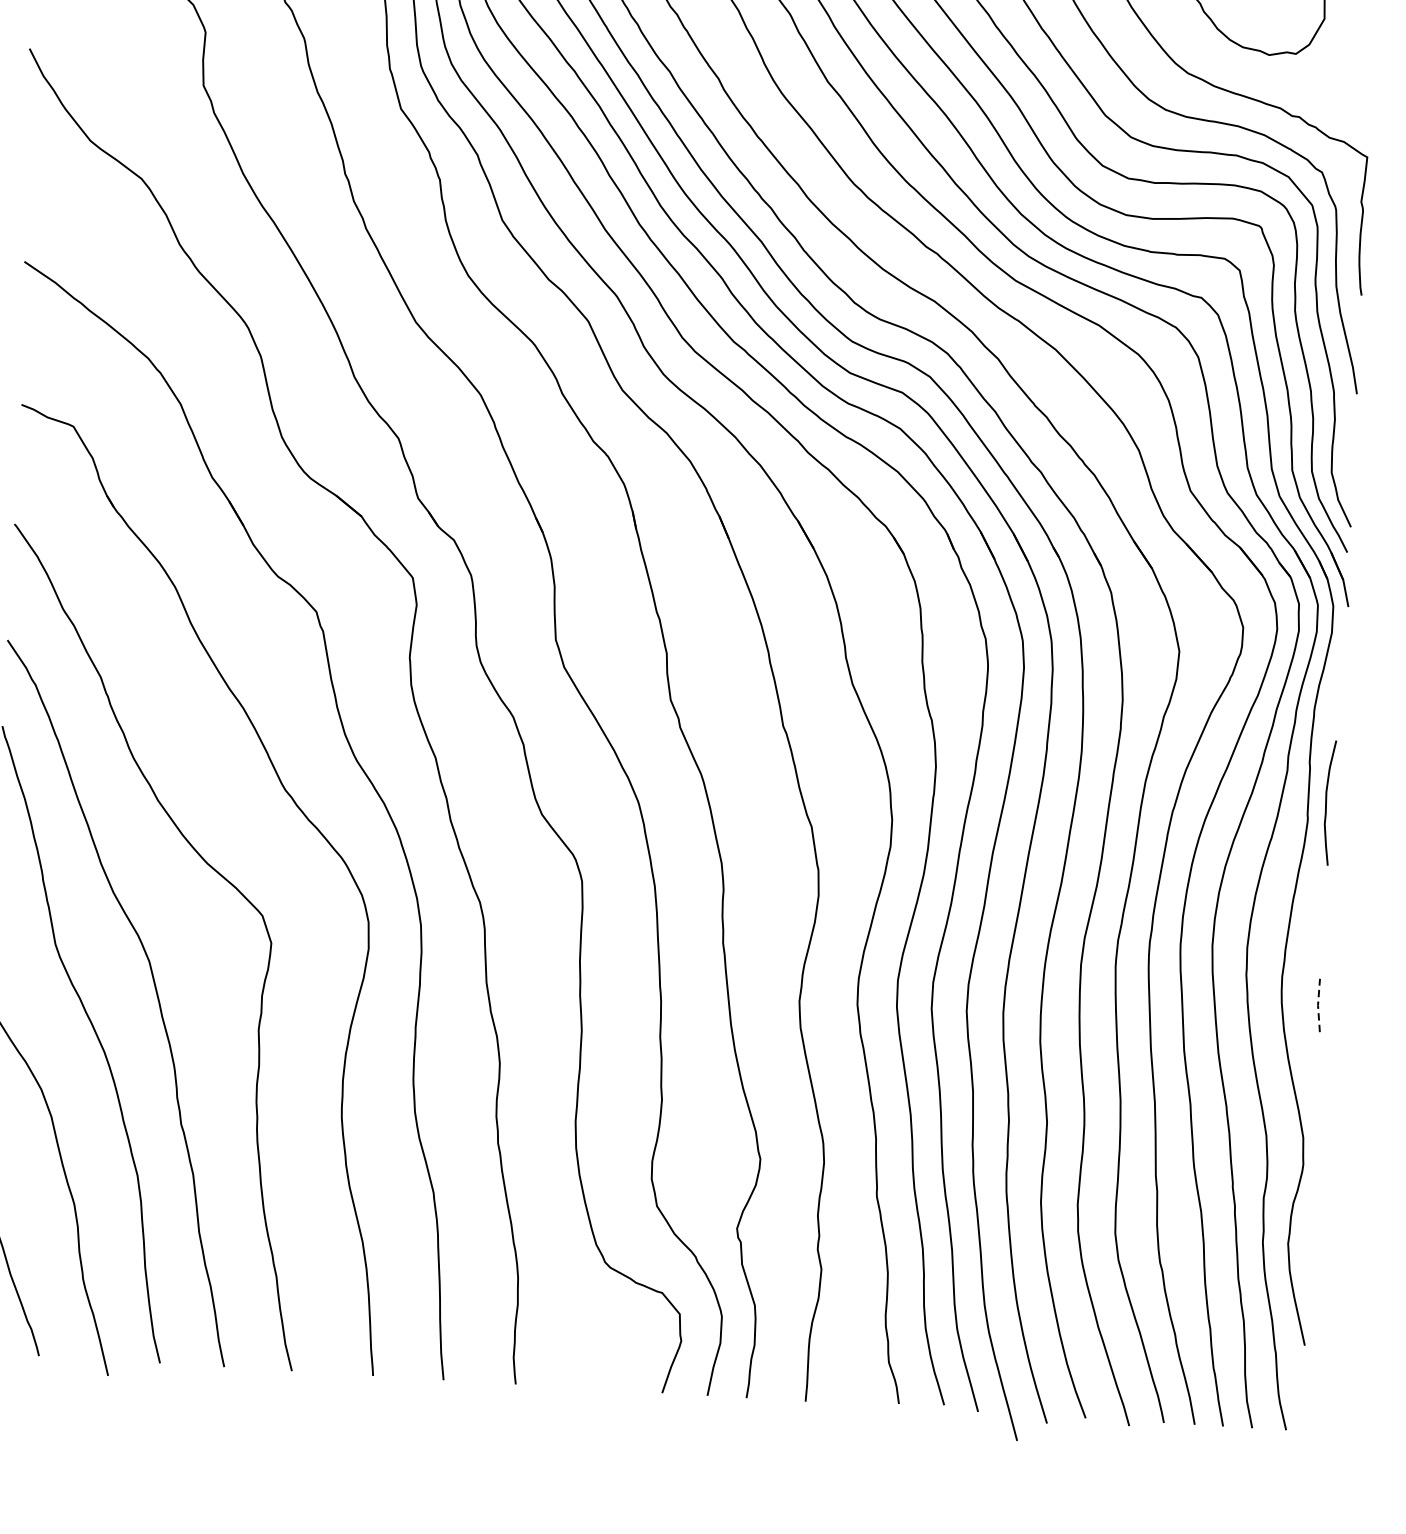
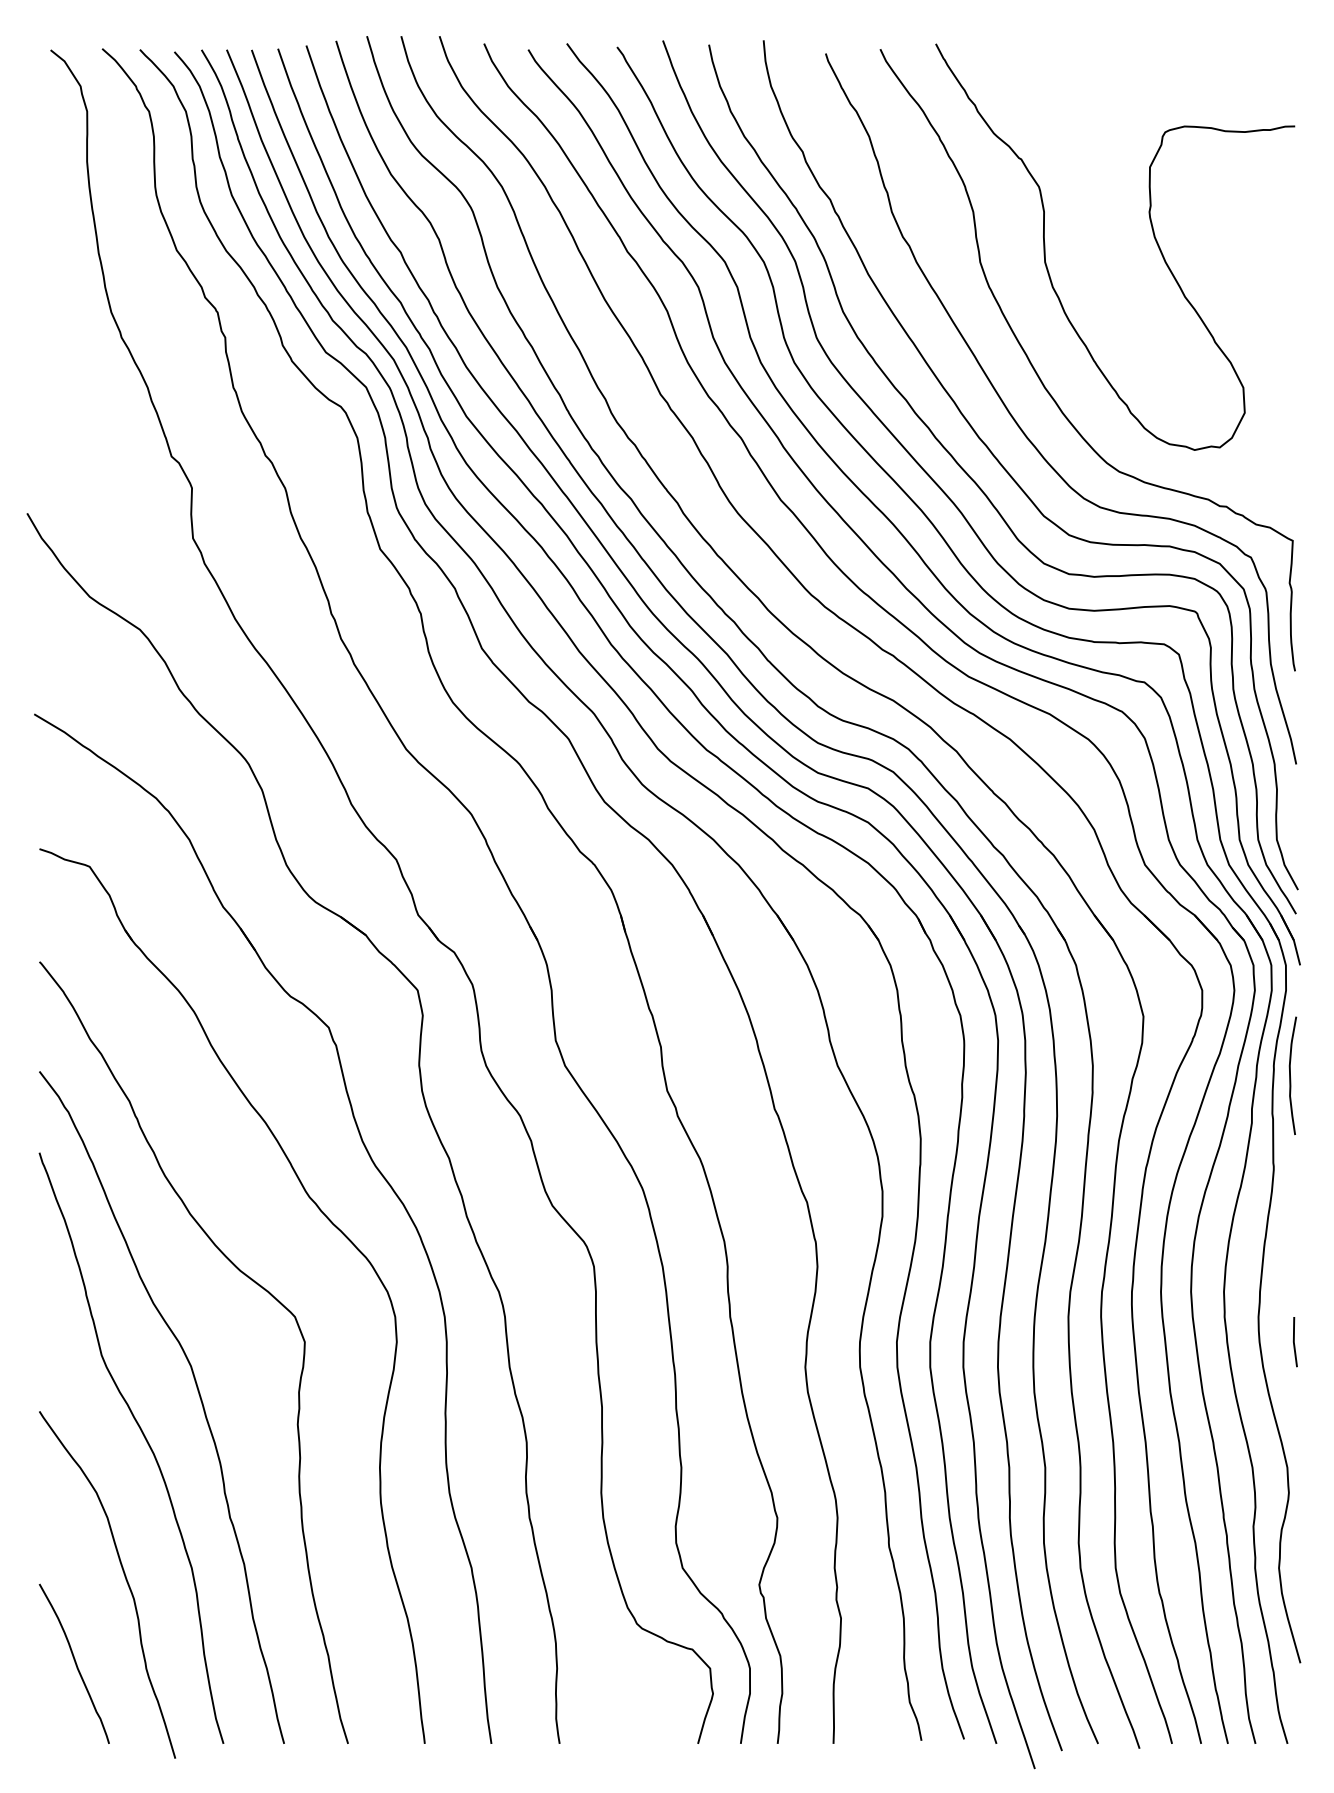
curve: (1326, 802) -> (1290, 1075), moved
line: (1317, 1005) -> (1293, 1342), dashed -> solid

